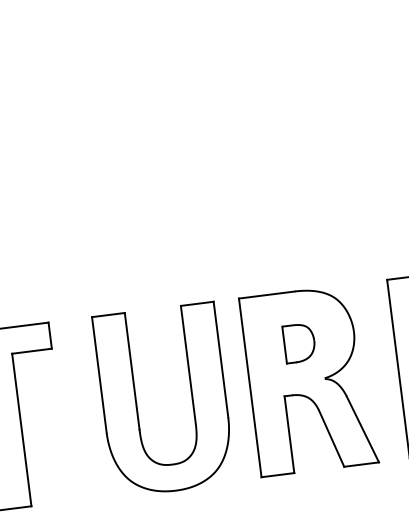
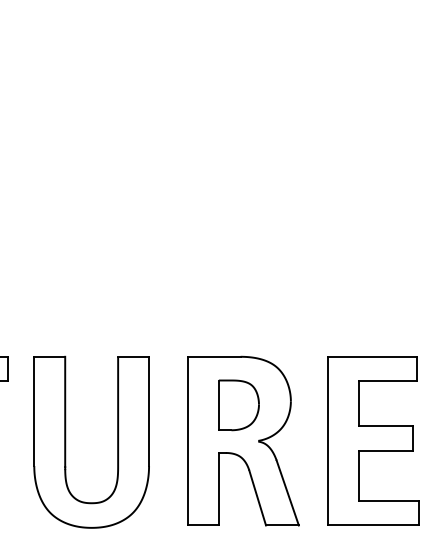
part: (299, 343) -> (238, 405), size x1.43
part: (137, 402) -> (66, 441), moved

